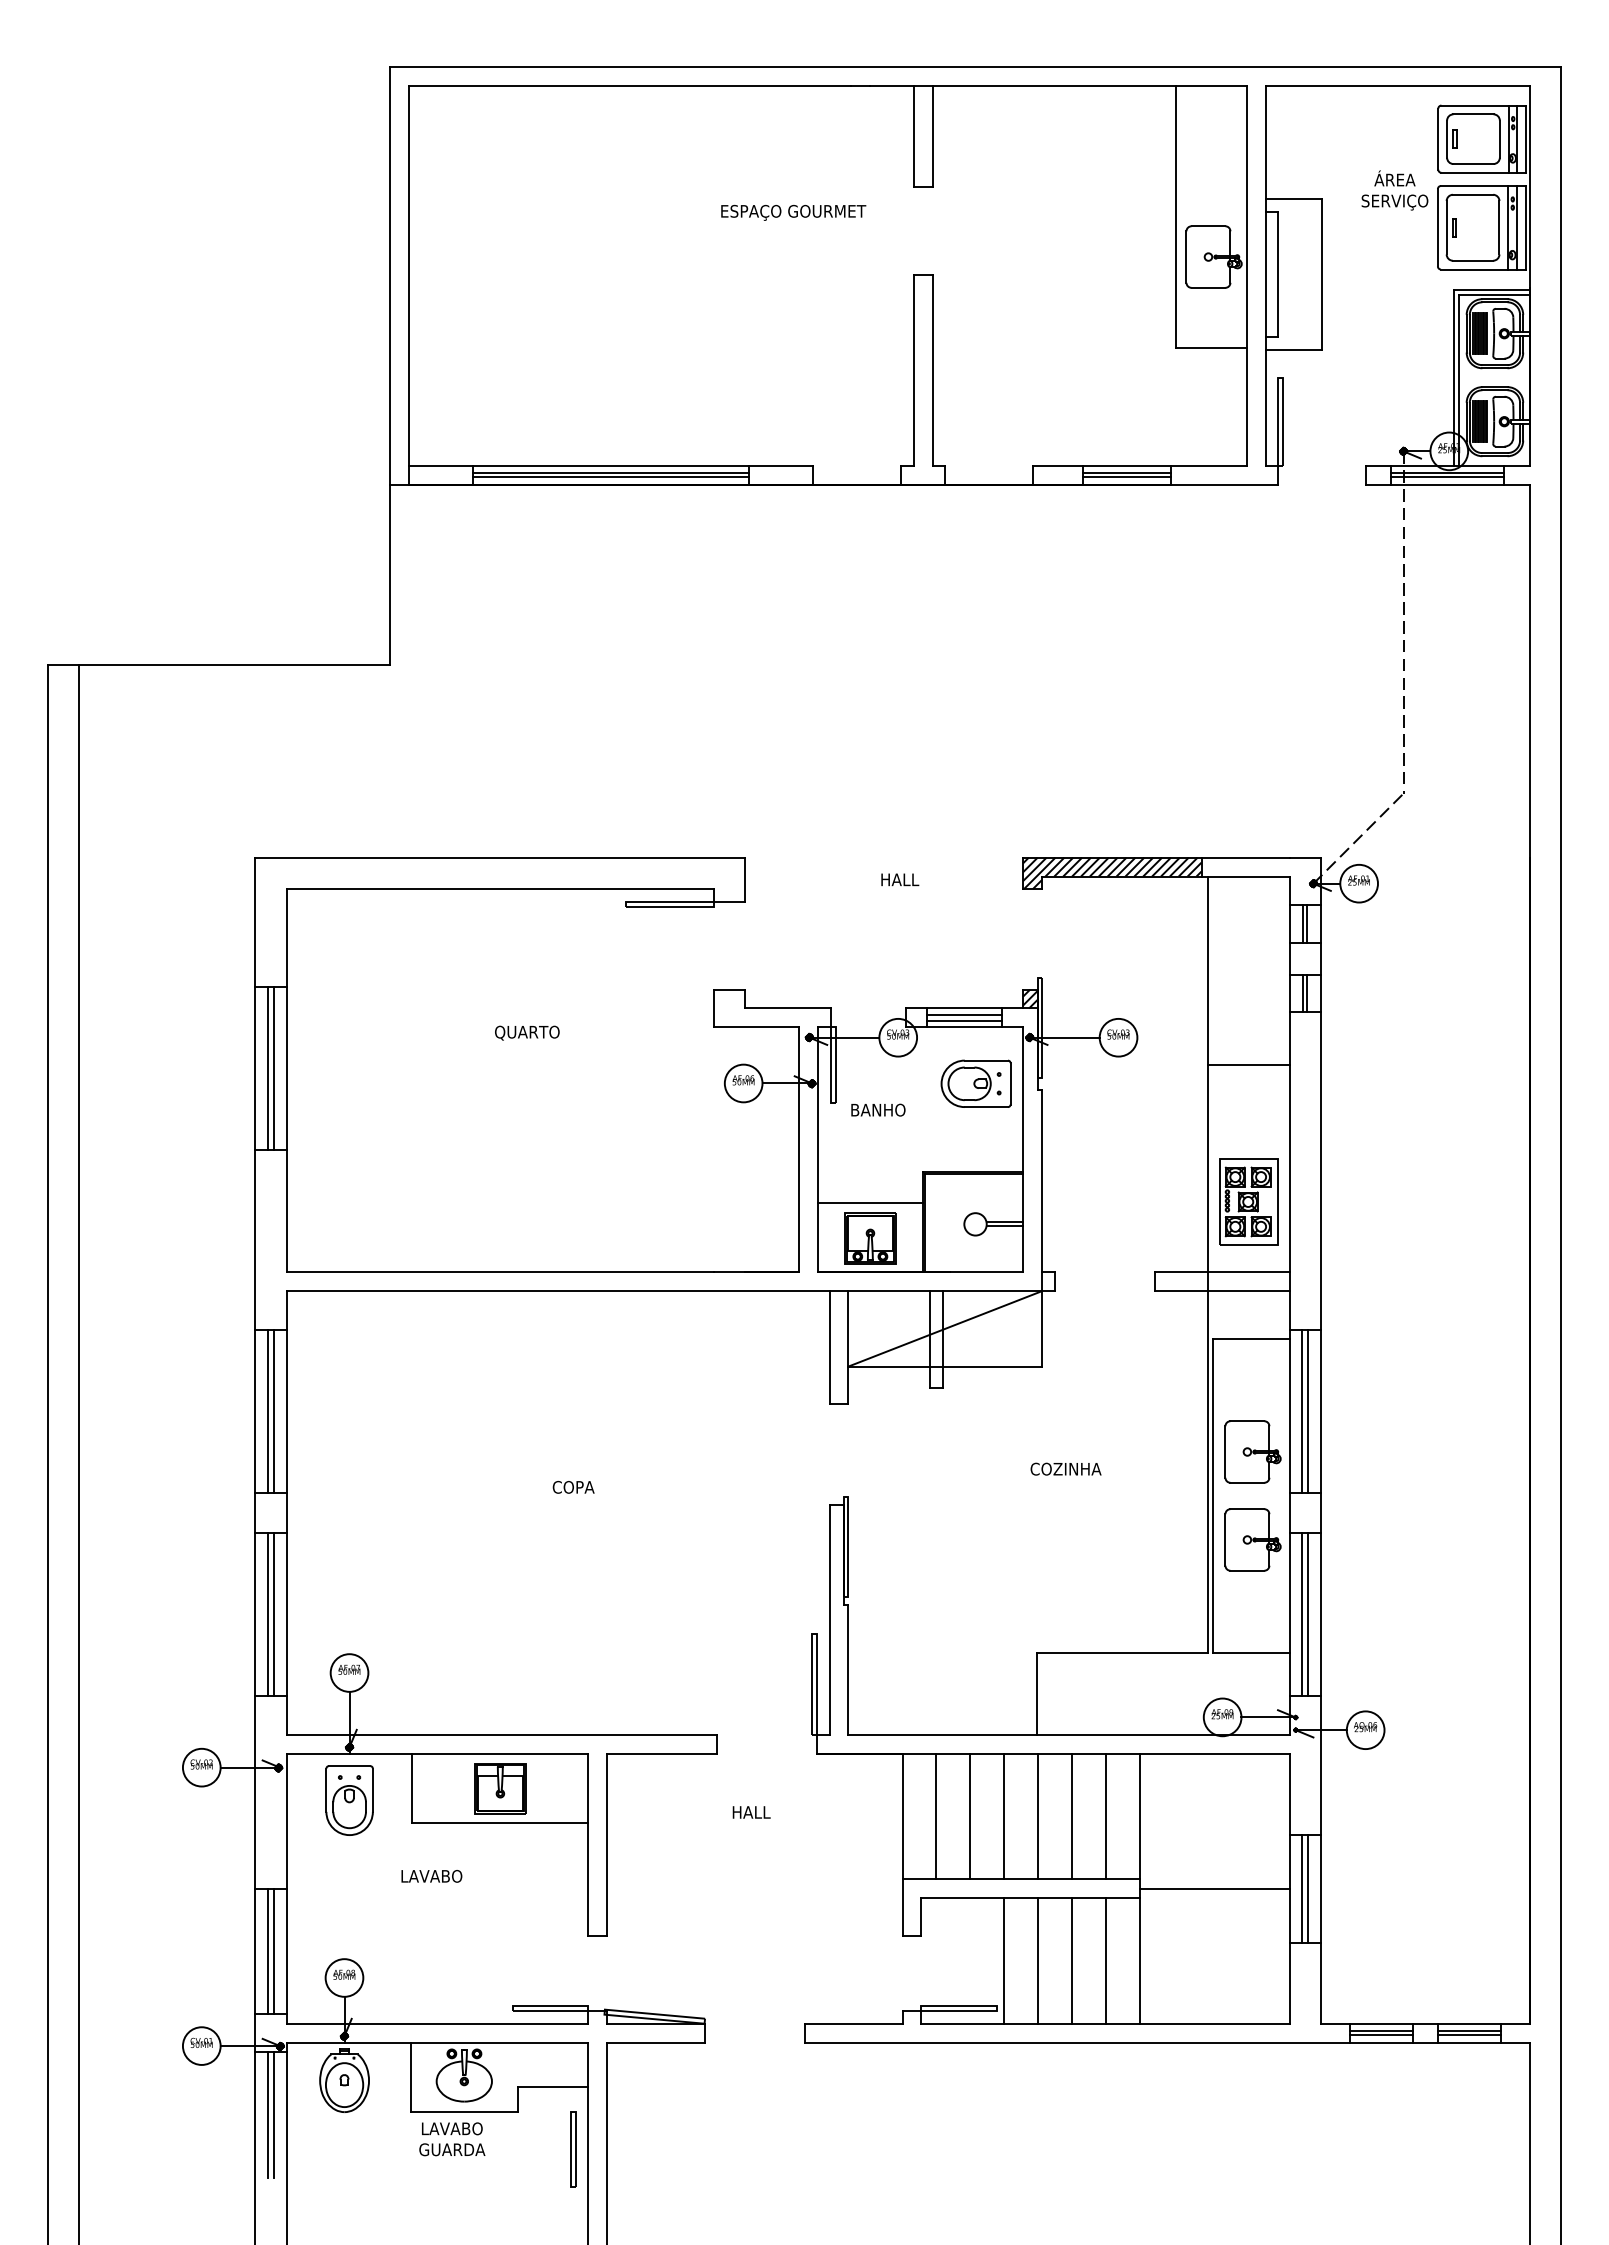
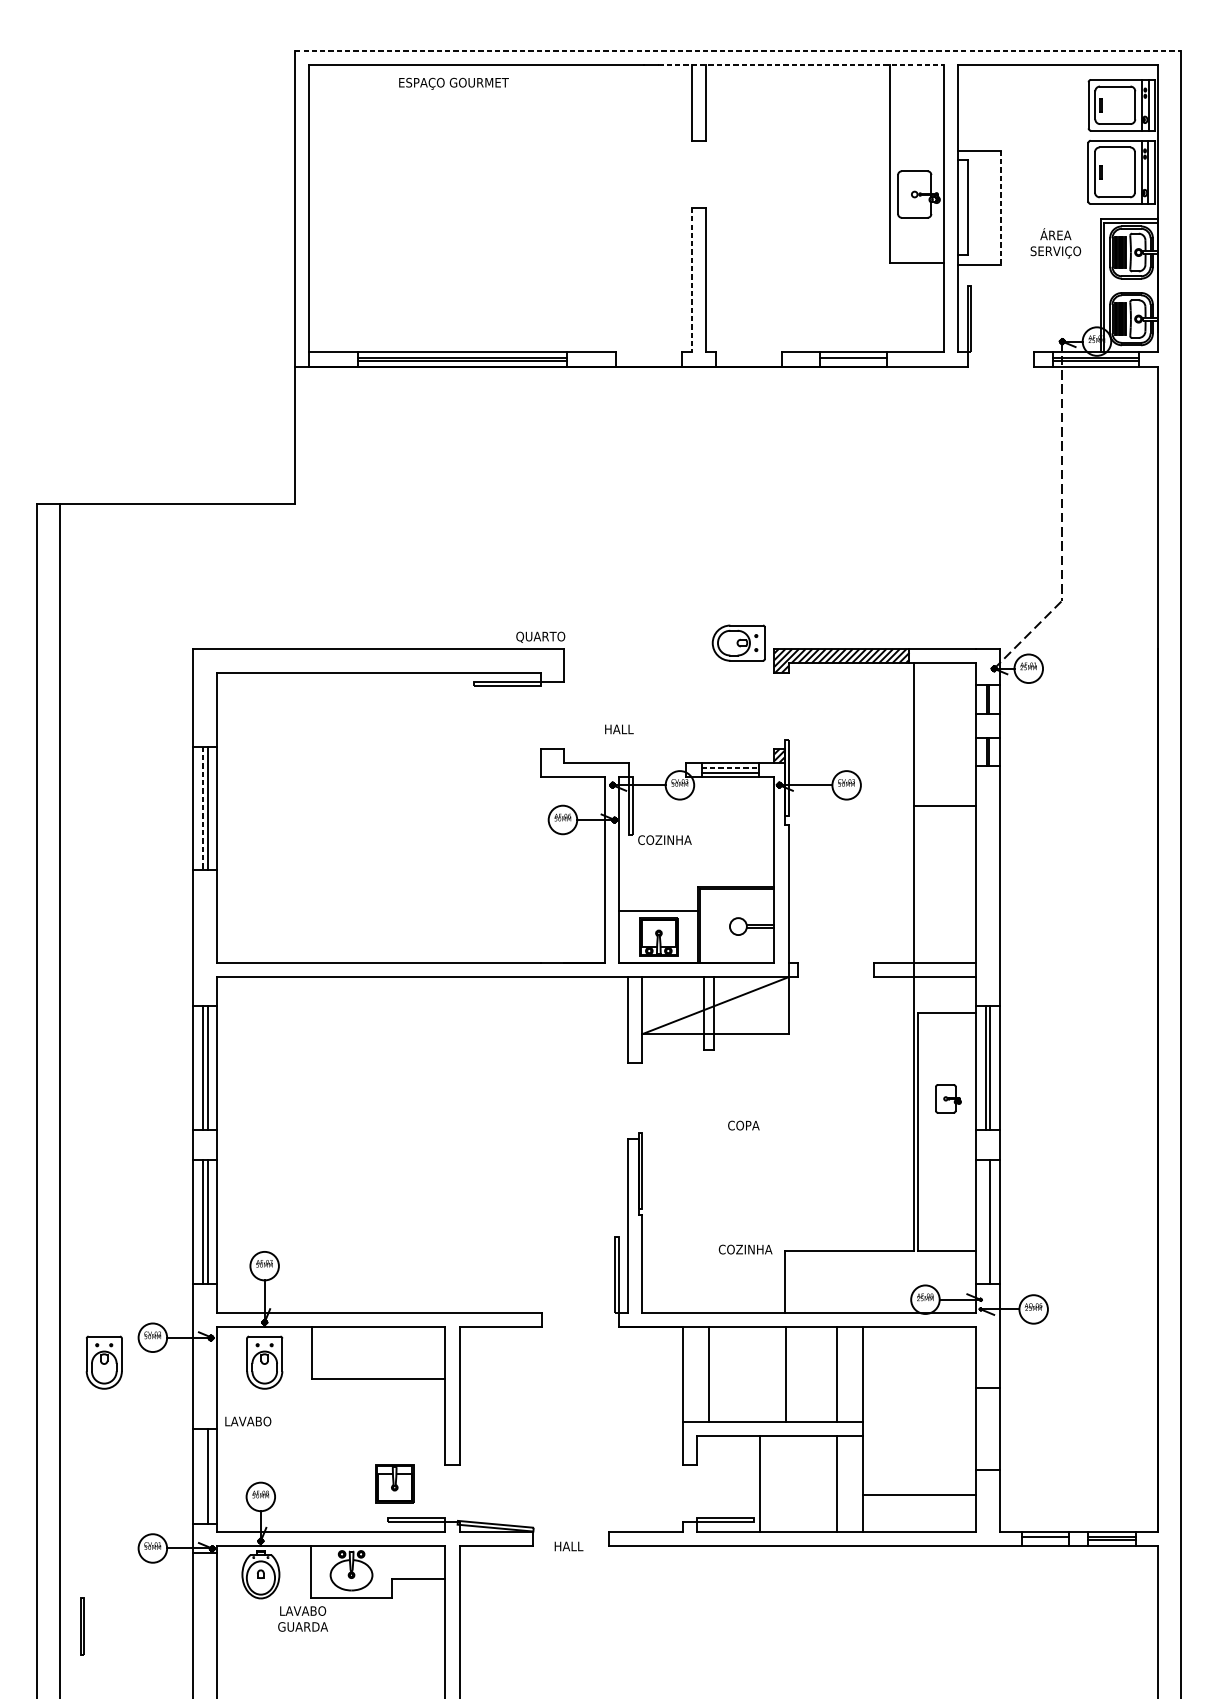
line: (975, 67) -> (738, 51), solid -> dashed
line: (1058, 86) -> (801, 65), solid -> dashed
text: (1394, 190) -> (1055, 243), moved
text: (793, 212) -> (453, 83), moved
line: (1322, 275) -> (1001, 208), solid -> dashed
line: (913, 370) -> (691, 280), solid -> dashed
line: (1127, 476) -> (853, 360), removed
text: (900, 879) -> (619, 729), moved
line: (964, 1014) -> (730, 767), solid -> dashed
text: (527, 1032) -> (540, 636), moved
line: (267, 1068) -> (202, 808), solid -> dashed
part: (975, 1083) -> (738, 642), moved
text: (878, 1109) -> (665, 839), BANHO -> COZINHA
part: (1248, 1201) -> (945, 909), removed
part: (1252, 1451) -> (948, 1098), size x0.6
text: (1065, 1468) -> (745, 1249), moved
text: (573, 1487) -> (743, 1125), moved
part: (1252, 1539) -> (948, 1165), removed
line: (1302, 1614) -> (985, 1221), removed
part: (500, 1788) -> (394, 1483), moved
part: (137, 1800) -> (104, 1362), added
text: (751, 1812) -> (568, 1546), moved
line: (970, 1816) -> (734, 1374), removed
line: (1004, 1816) -> (760, 1374), removed
line: (1072, 1816) -> (811, 1374), removed
text: (431, 1876) -> (248, 1421), moved
line: (1214, 1888) -> (919, 1495), moved
line: (1302, 1888) -> (985, 1429), removed
line: (1308, 1888) -> (990, 1429), removed
line: (267, 1951) -> (202, 1476), removed
line: (1038, 1960) -> (786, 1483), removed
line: (1072, 1960) -> (811, 1483), removed
line: (1380, 2035) -> (1044, 1540), removed
line: (267, 2114) -> (202, 1600), removed
line: (274, 2114) -> (207, 1600), removed
text: (452, 2139) -> (303, 1619), moved
part: (573, 2149) -> (82, 1626), moved

